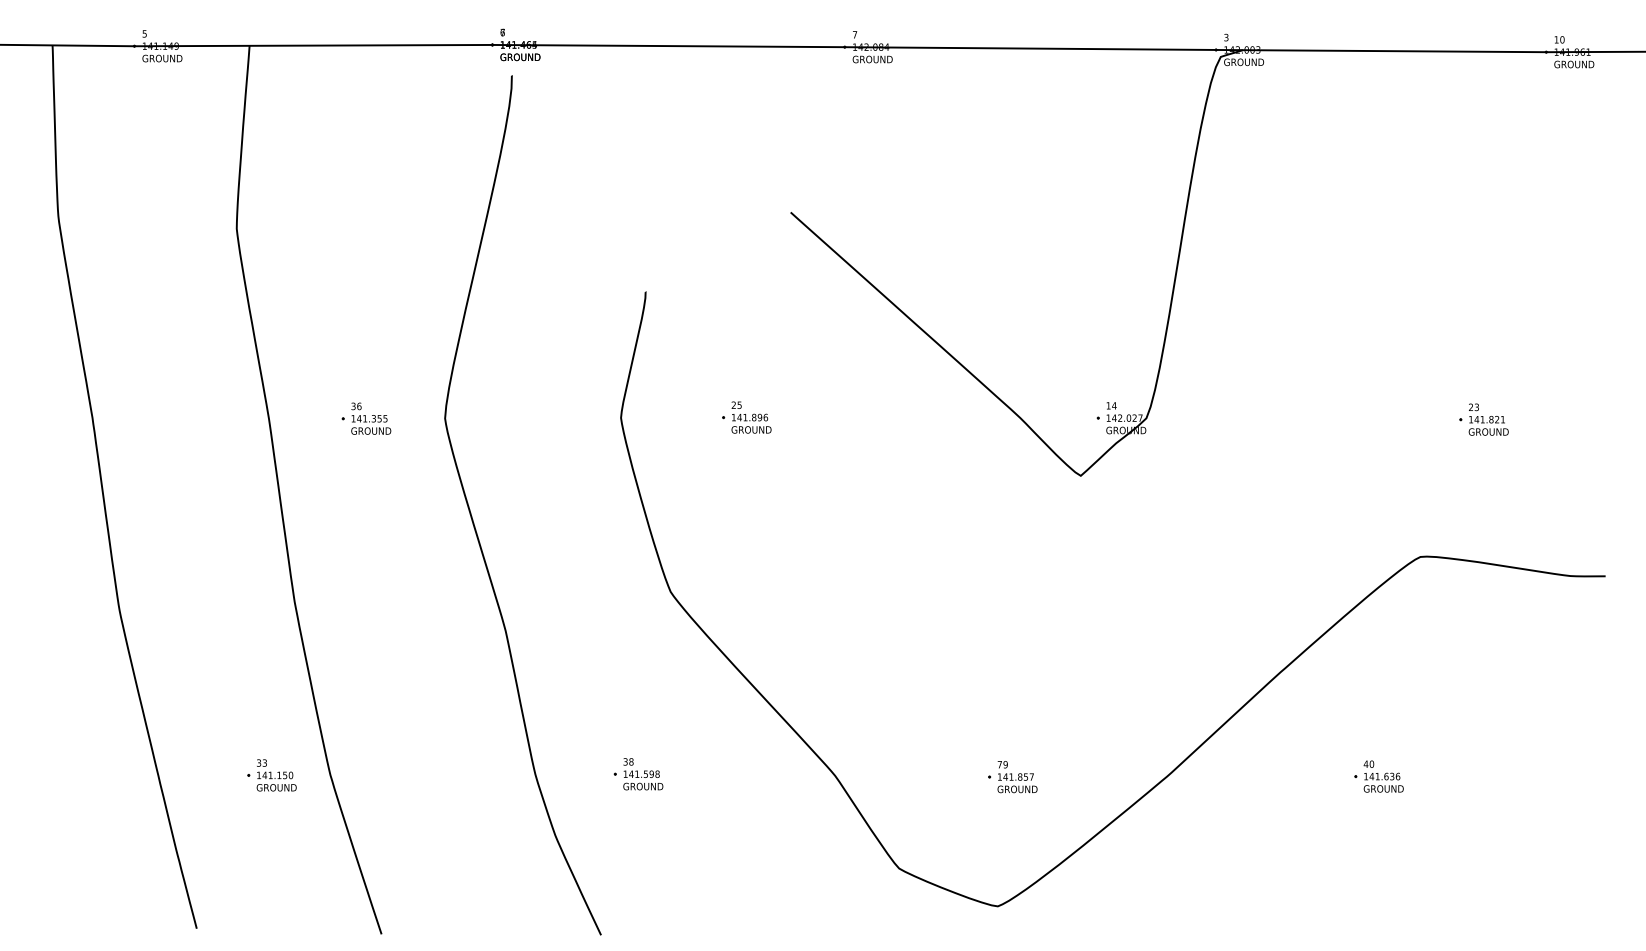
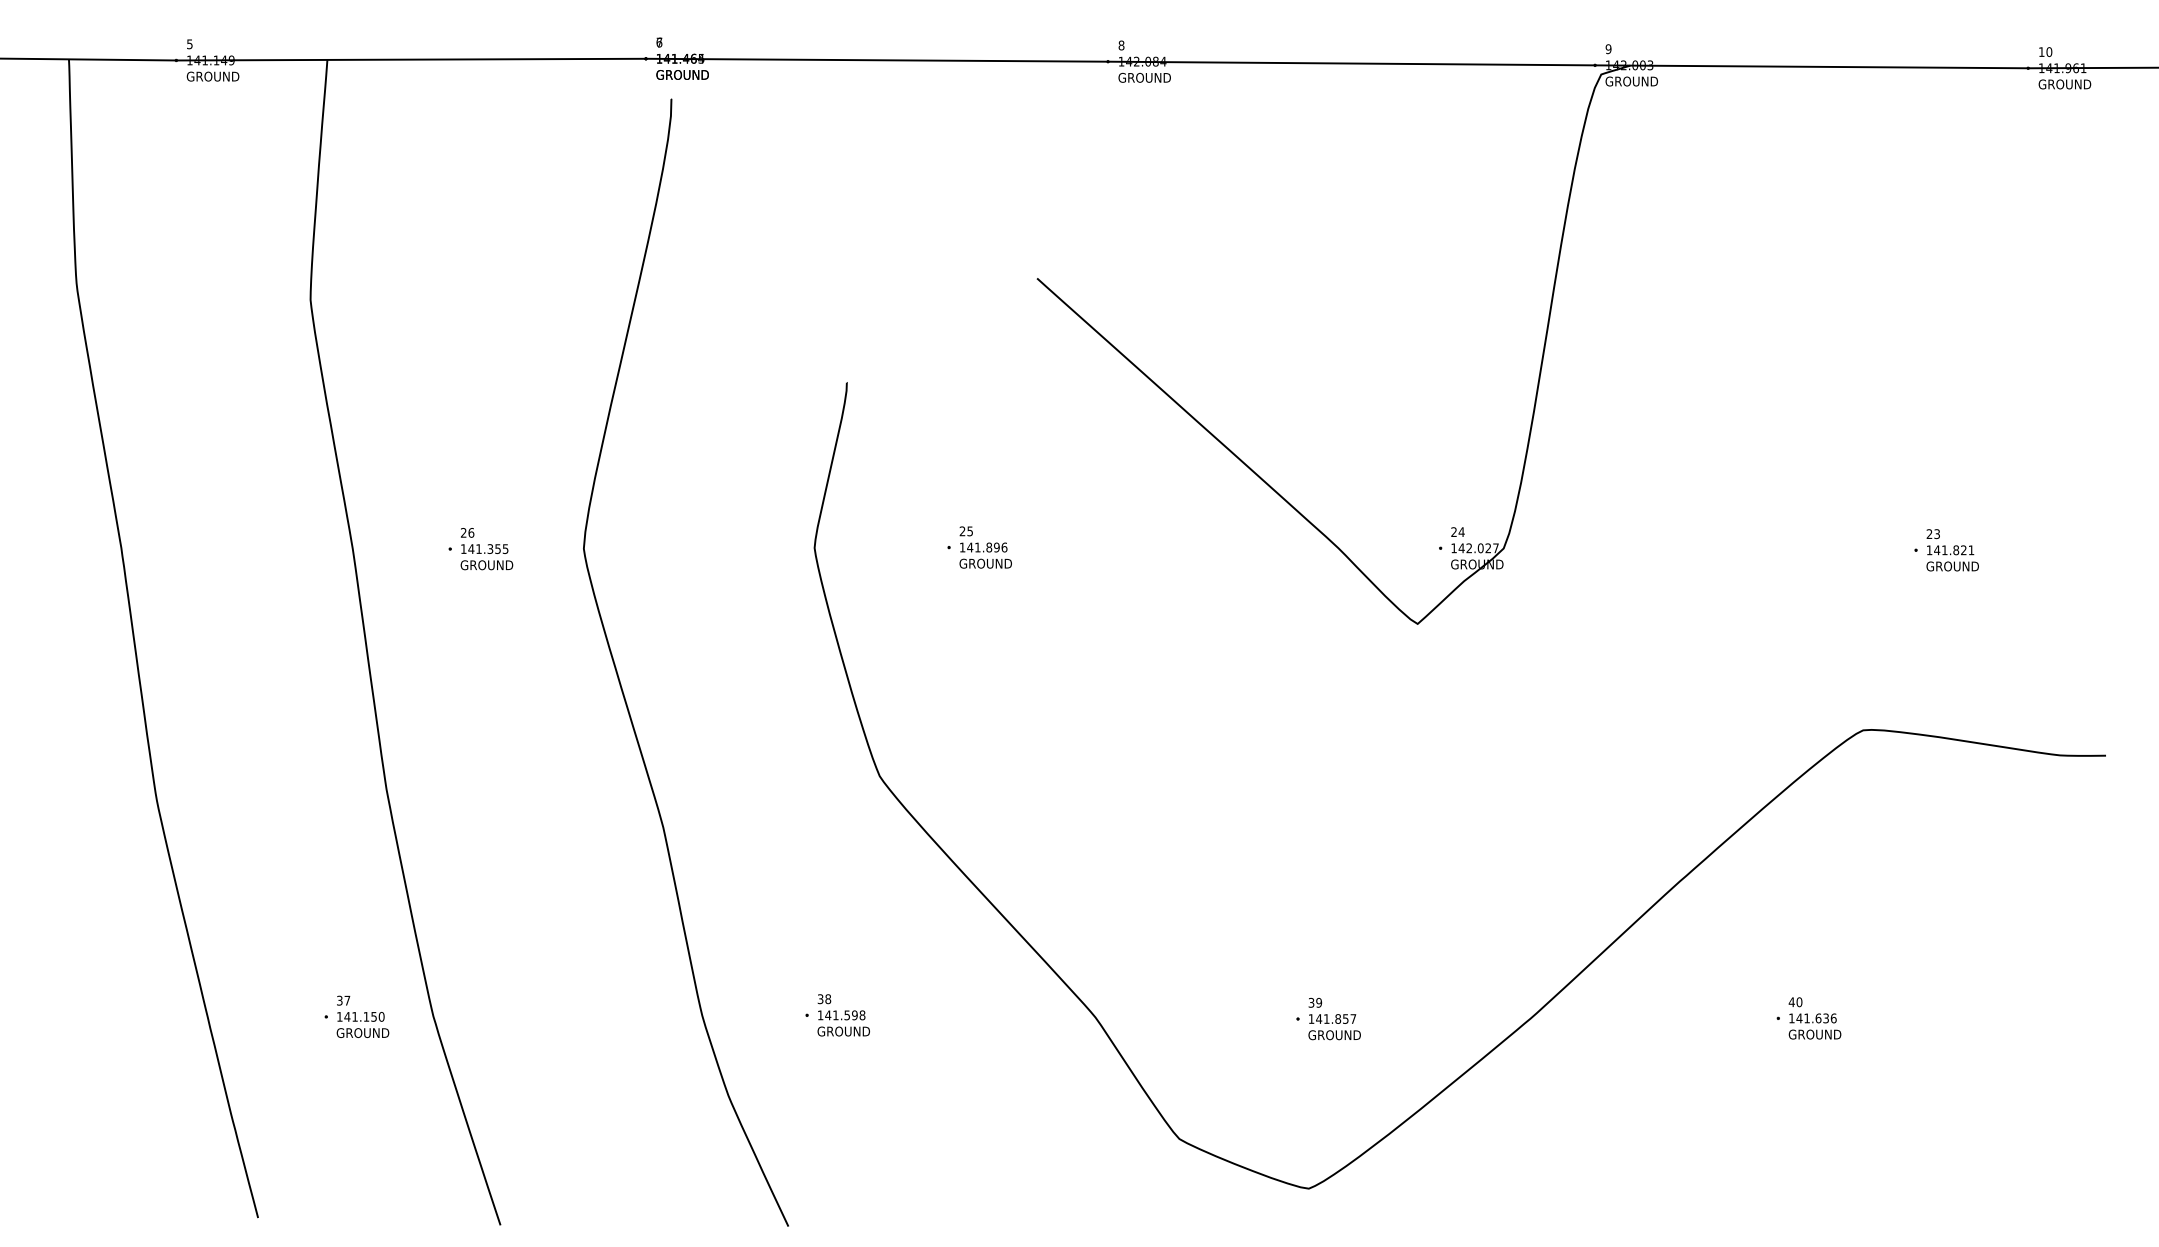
text: (855, 34) -> (1121, 45), 7 -> 8
text: (1226, 37) -> (1608, 48), 3 -> 9
text: (1108, 405) -> (1453, 531), 14 -> 24
text: (353, 406) -> (463, 532), 36 -> 26
text: (264, 762) -> (347, 1000), 33 -> 37
text: (999, 764) -> (1311, 1002), 79 -> 39

